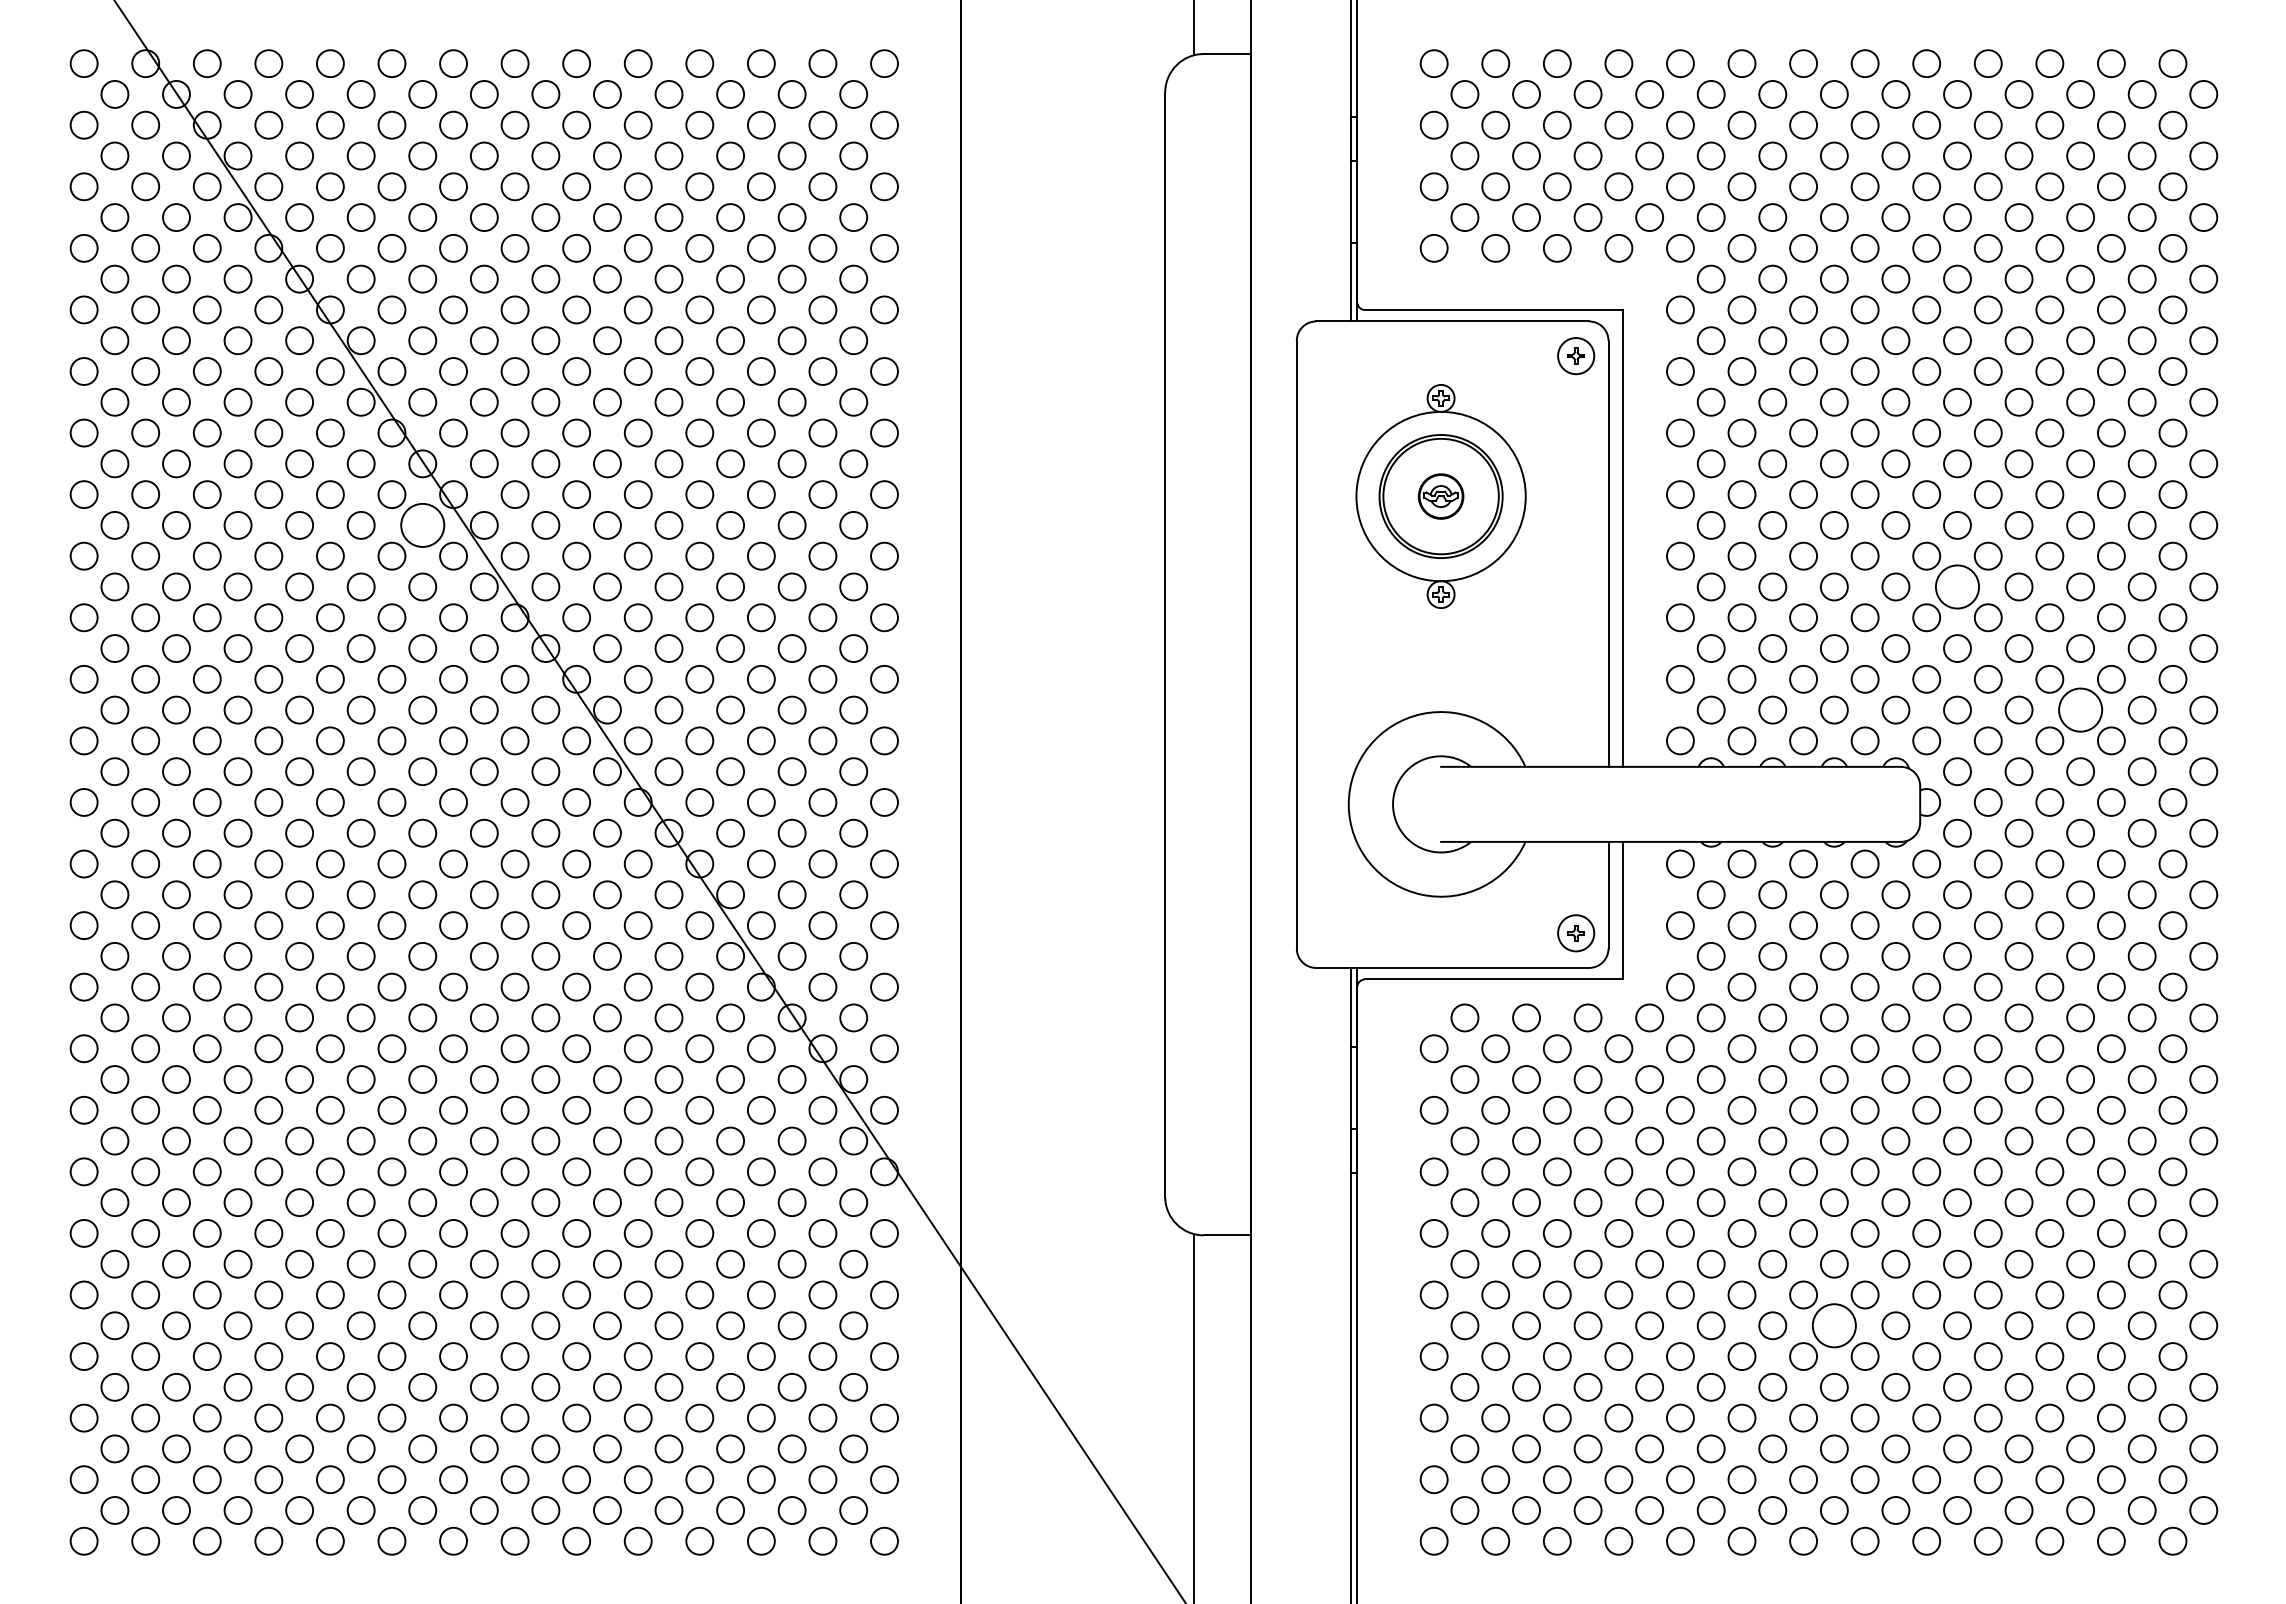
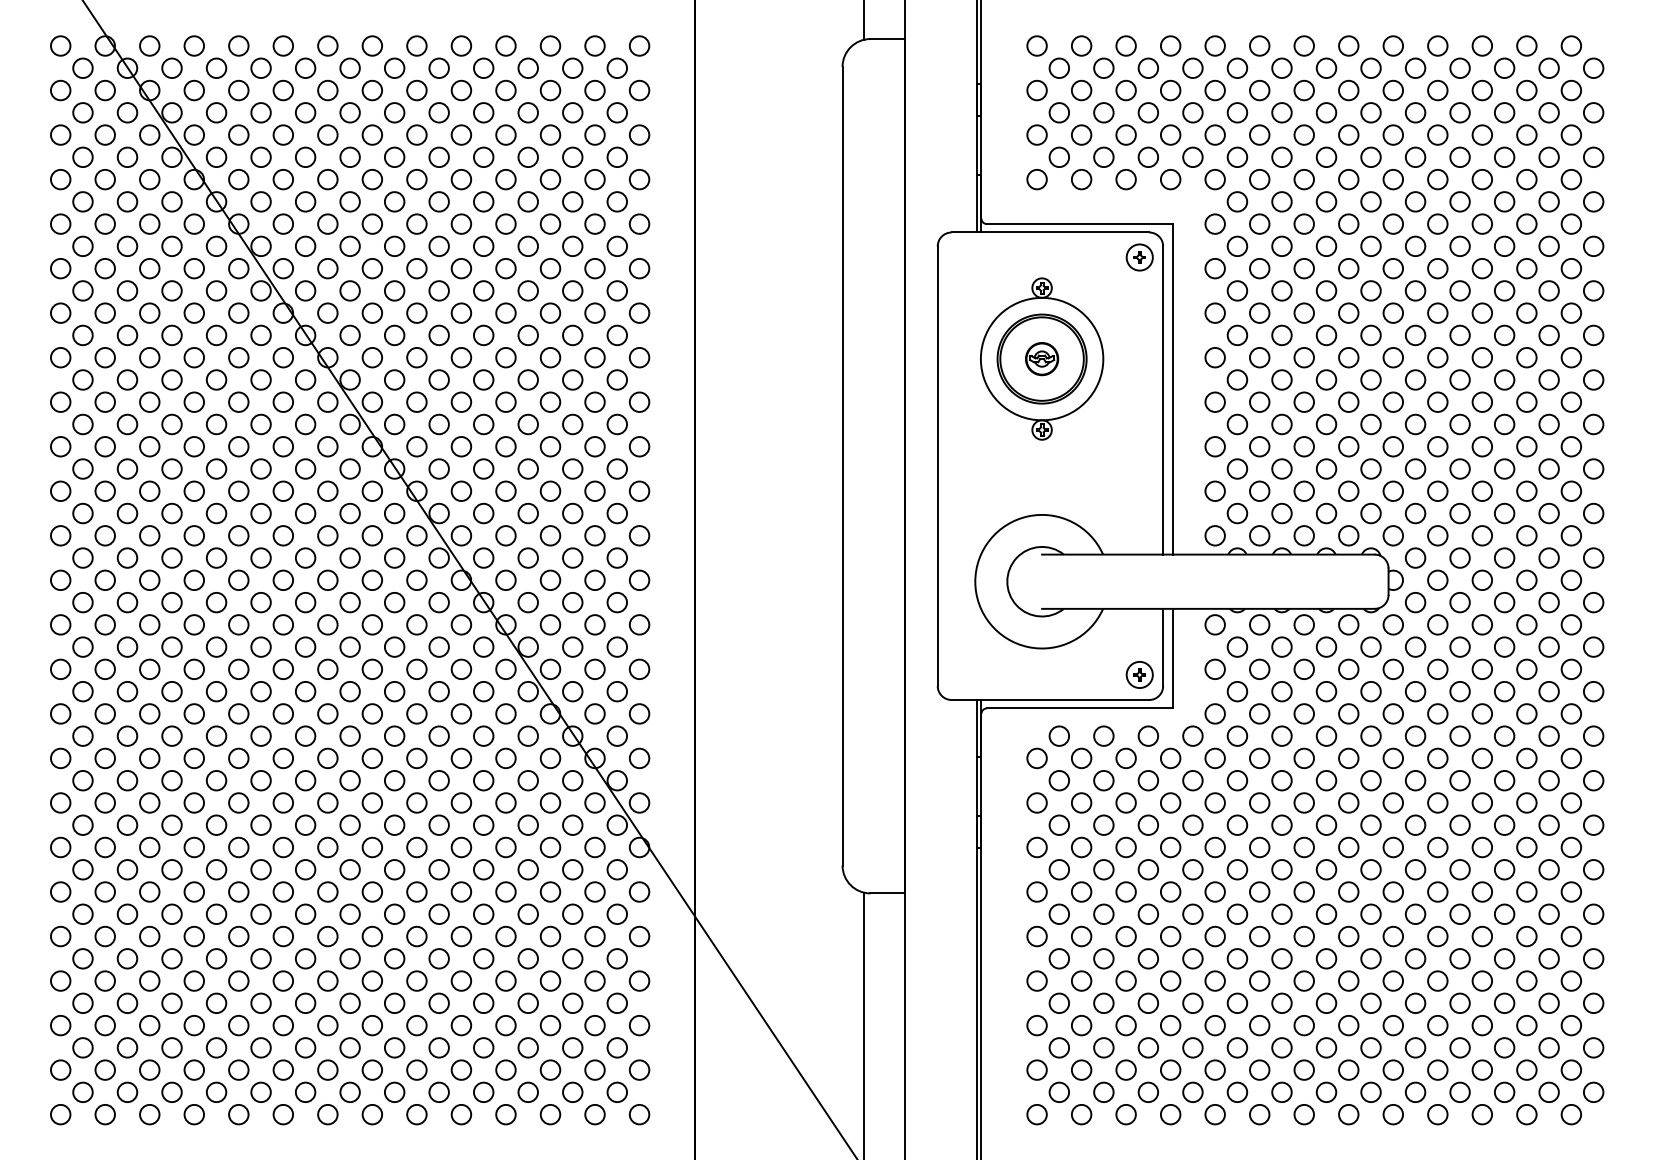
circle: (422, 524) -> (305, 379), size x0.62
circle: (1957, 586) -> (1415, 424), size x0.62
circle: (2080, 710) -> (1504, 513), size x0.62
circle: (1834, 1325) -> (1326, 958), size x0.62

